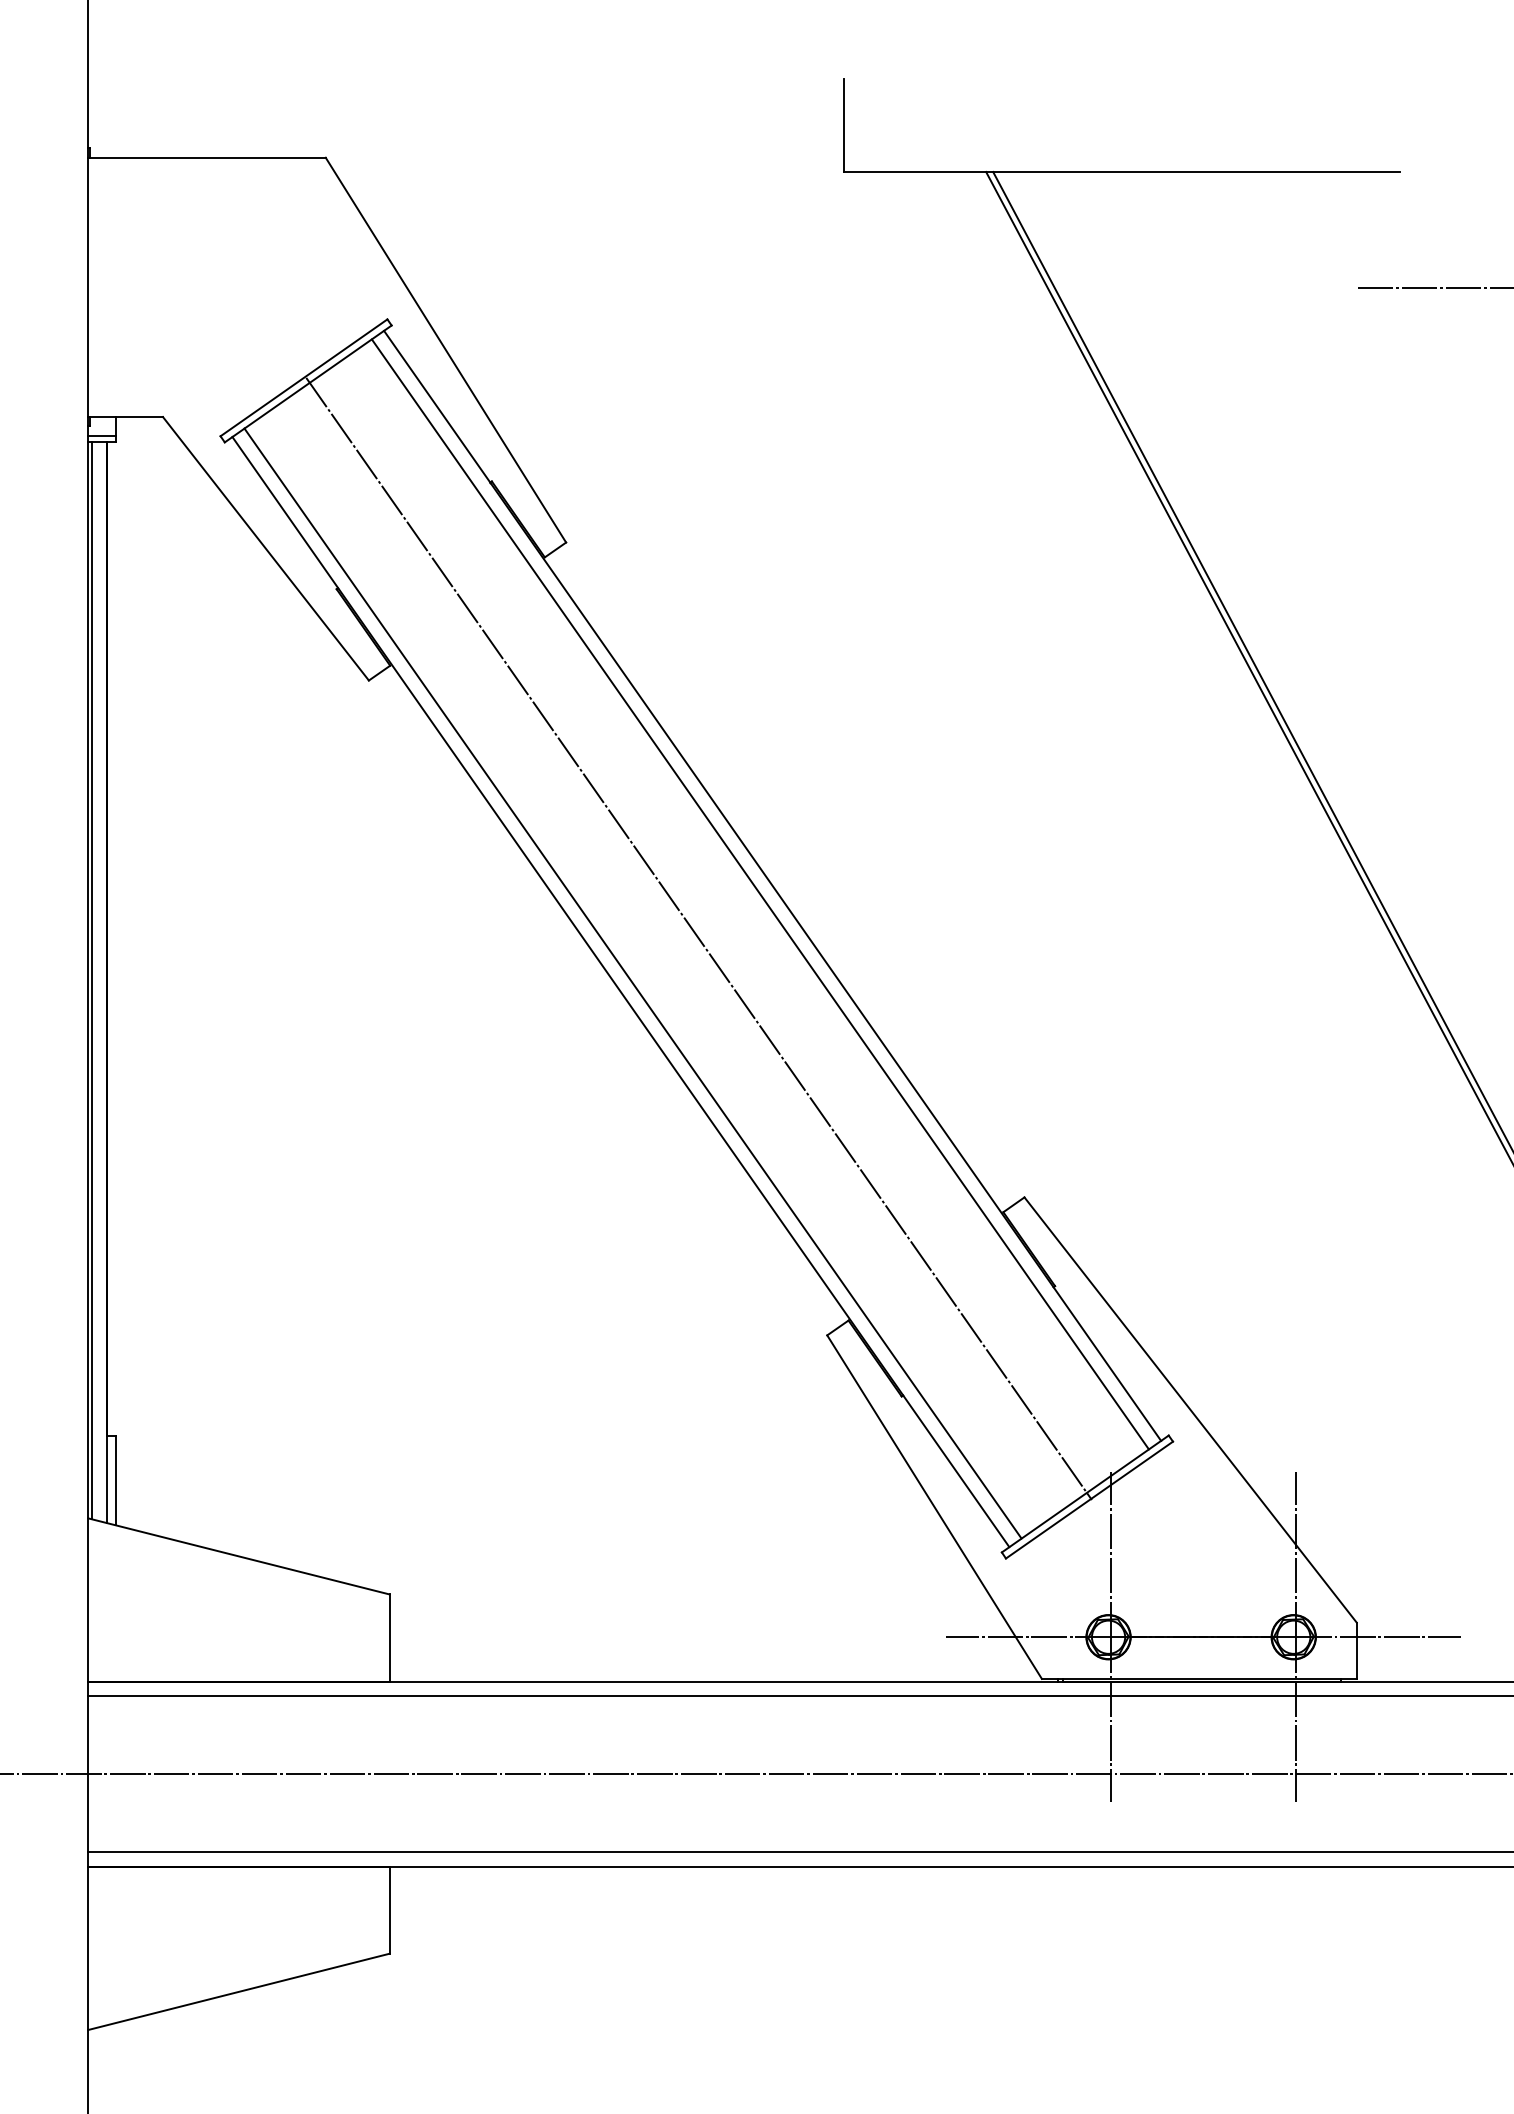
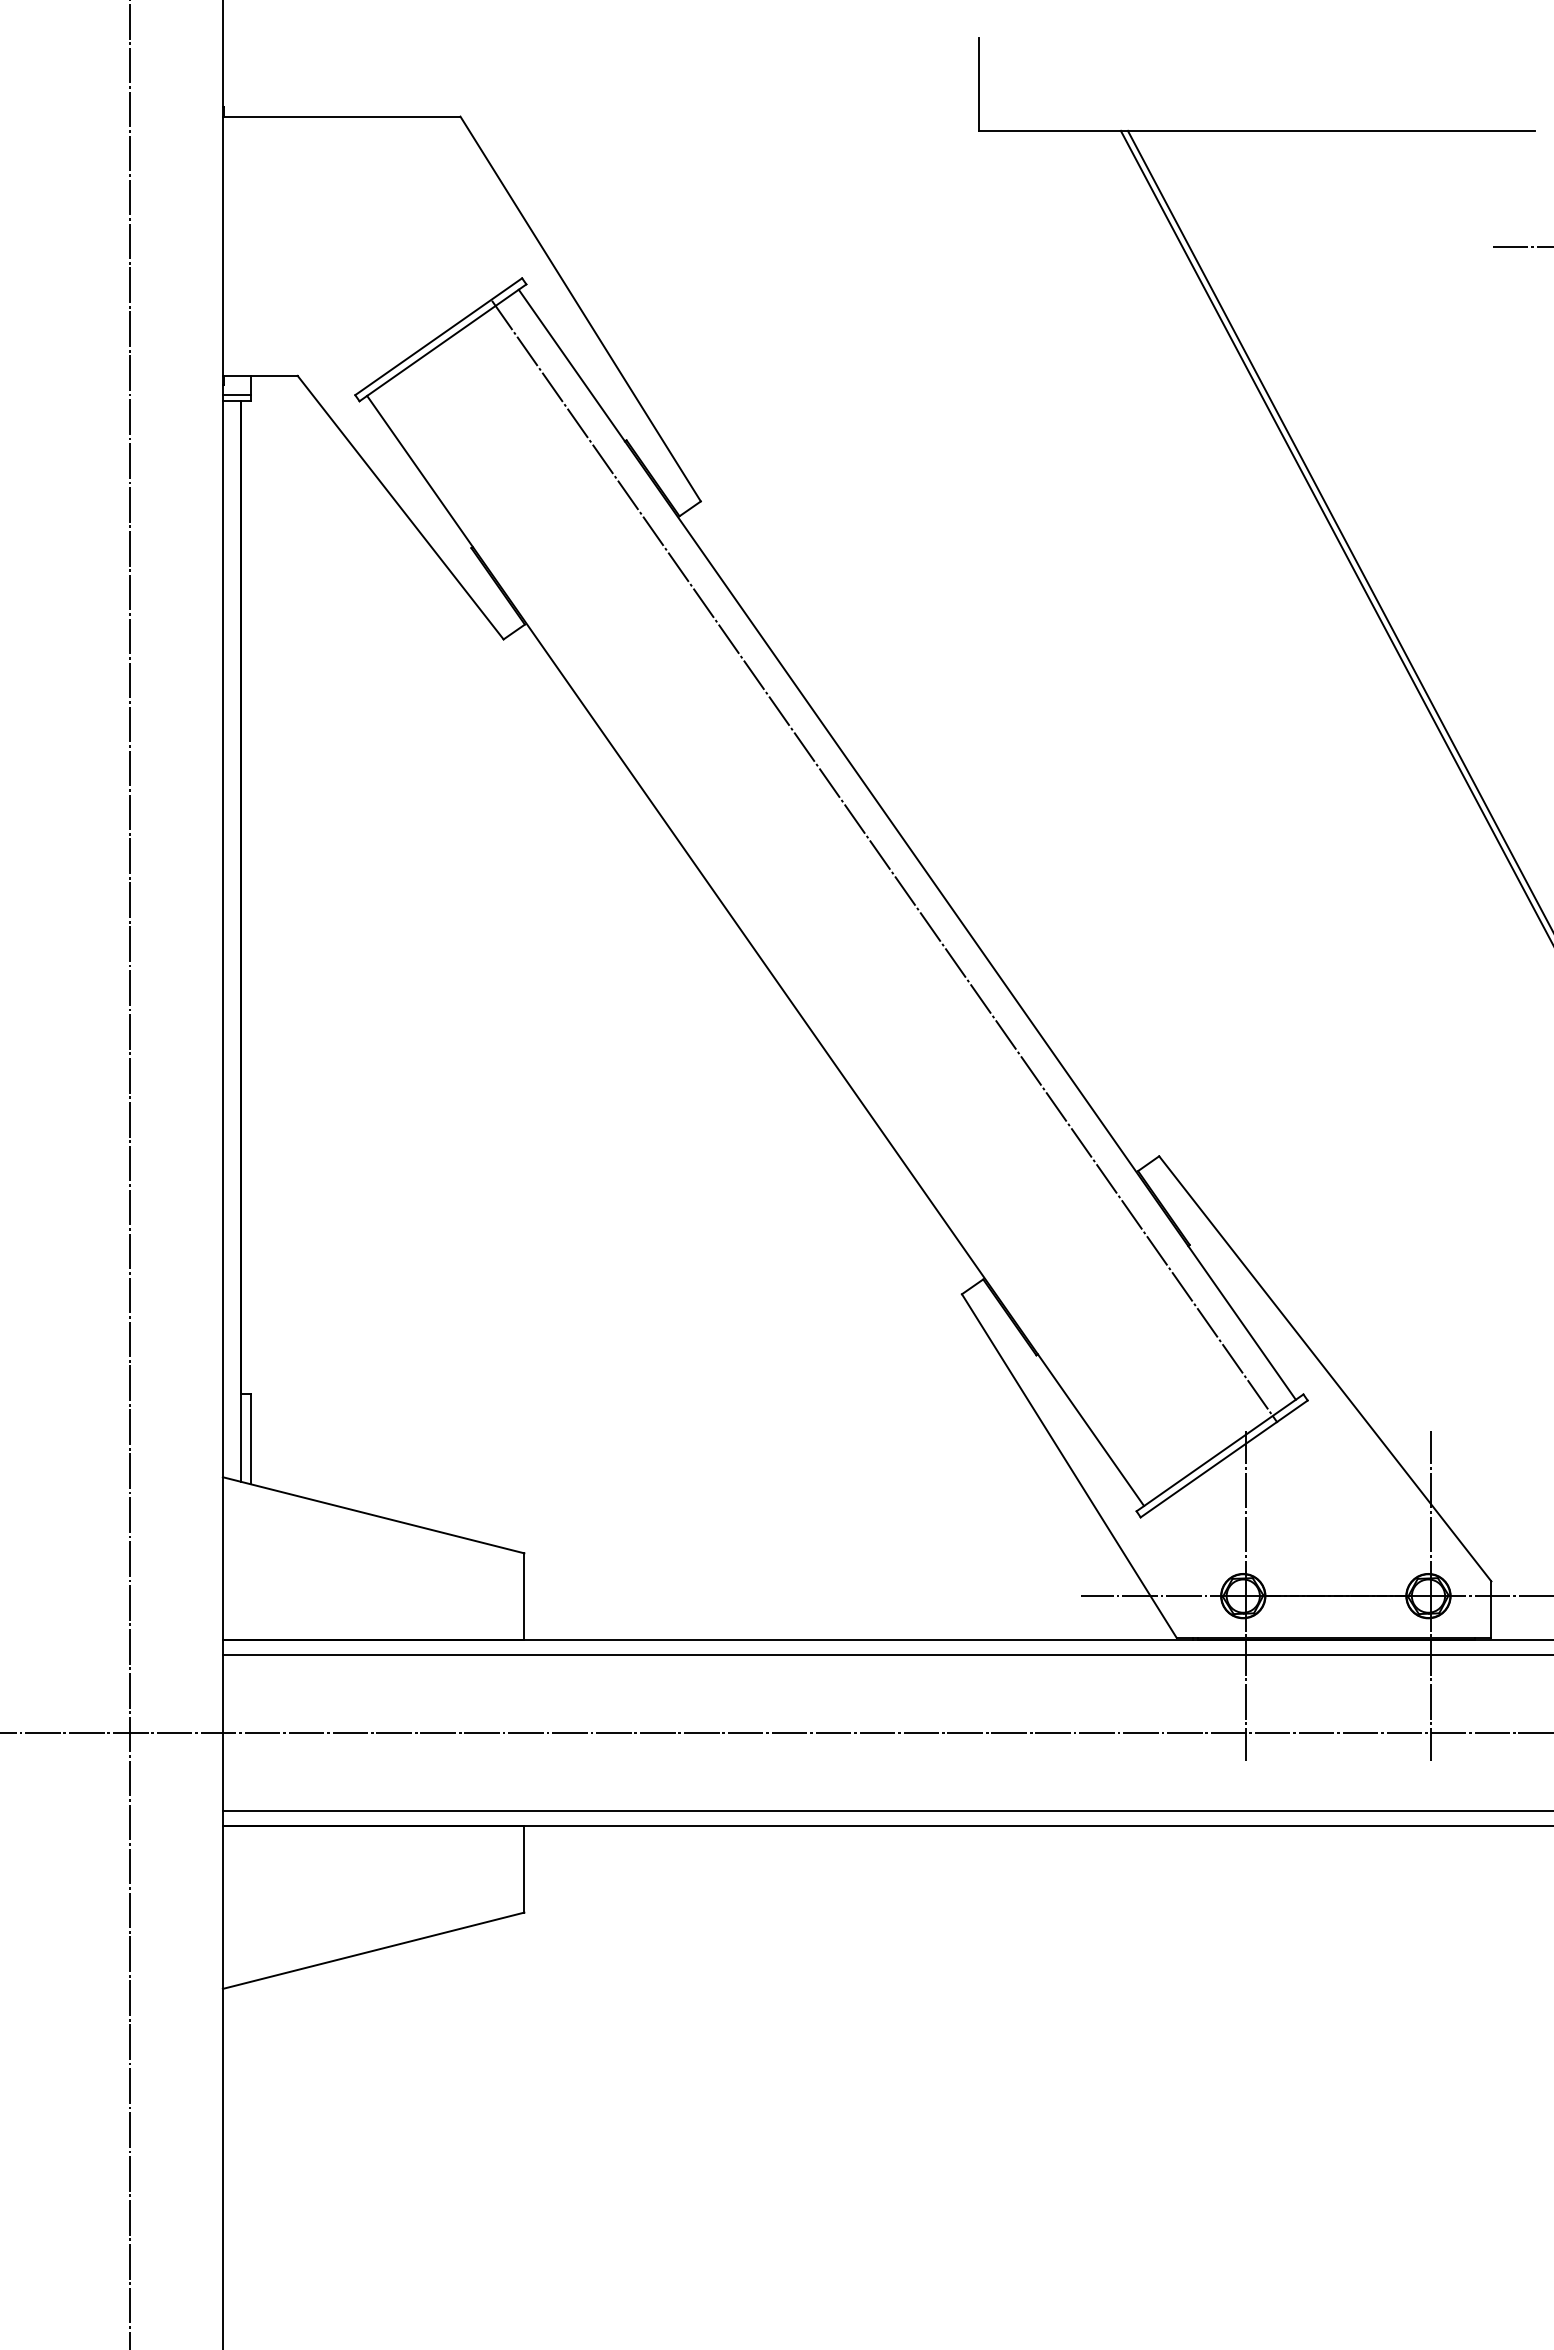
line: (759, 894) -> (894, 853), removed
line: (698, 938) -> (884, 861), moved
line: (91, 980) -> (226, 939), removed
line: (632, 983) -> (767, 942), removed

